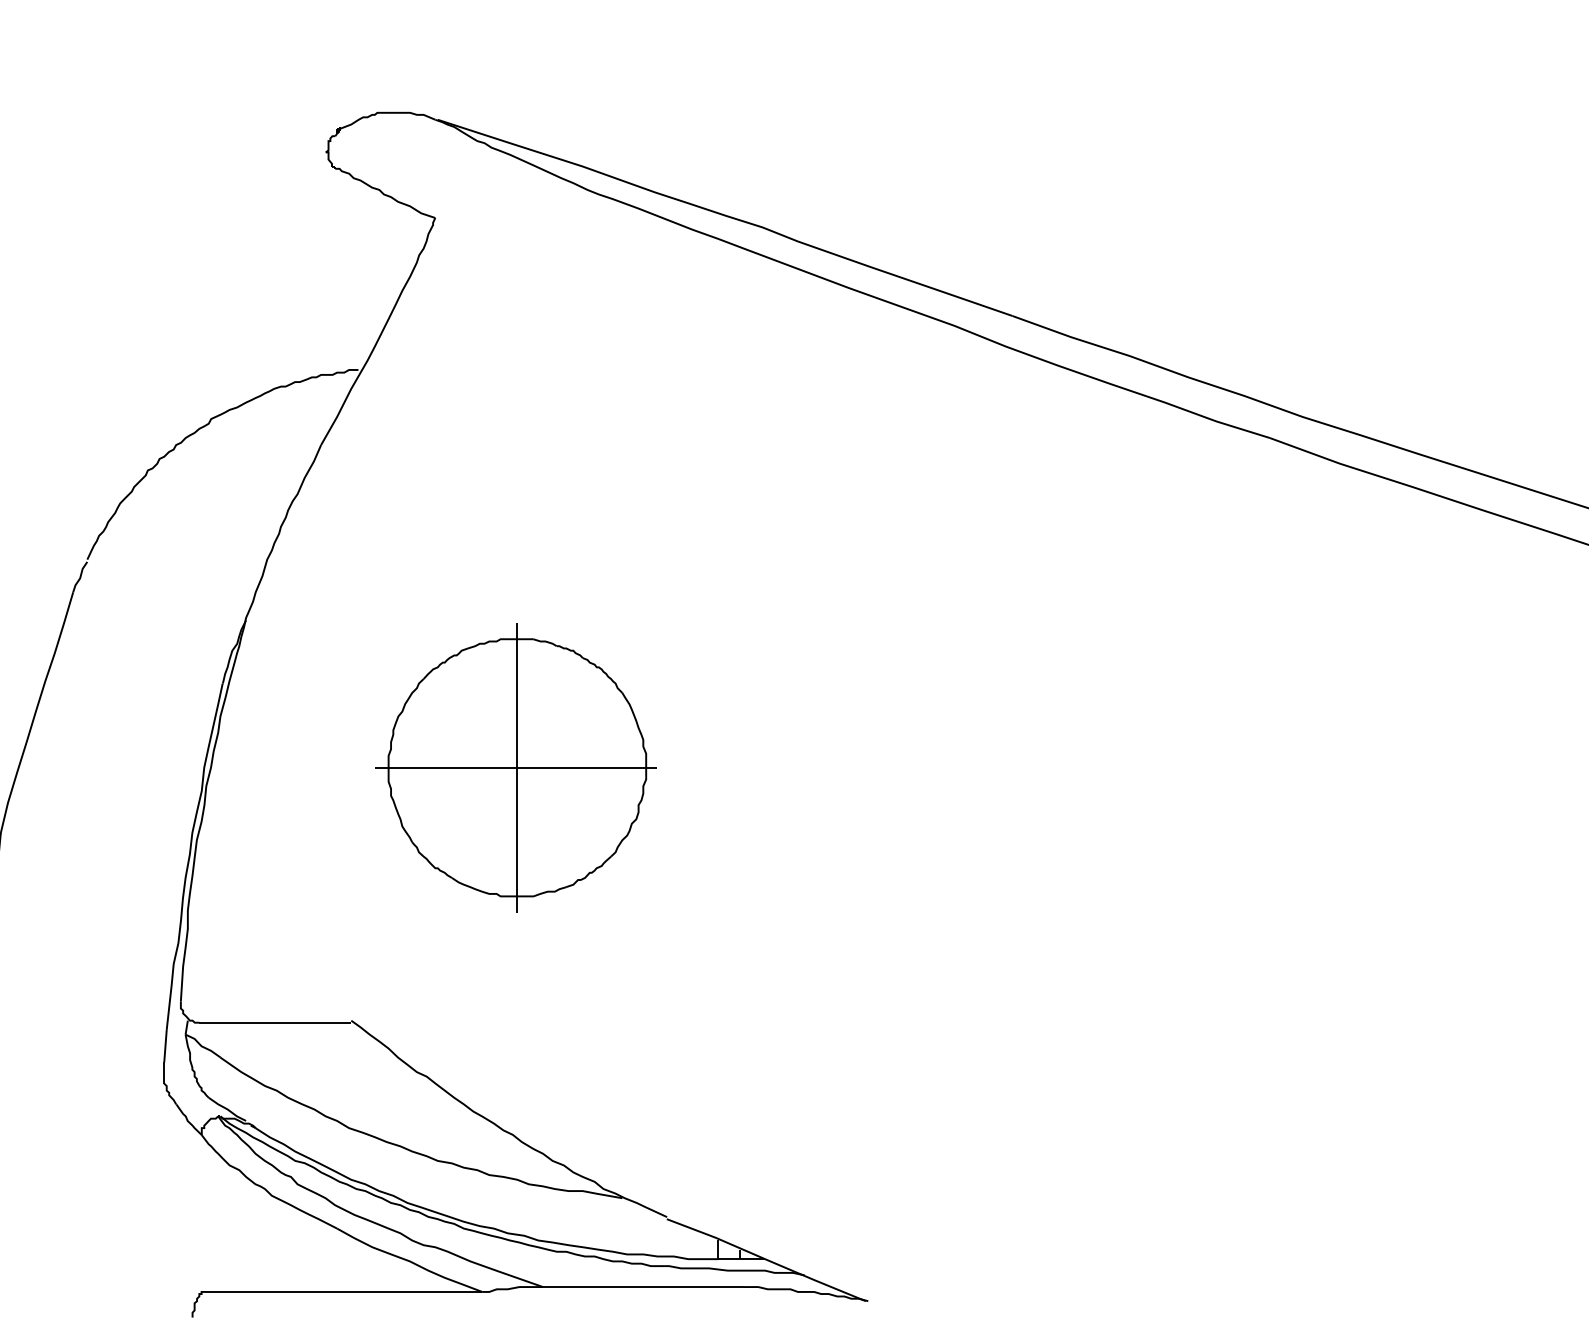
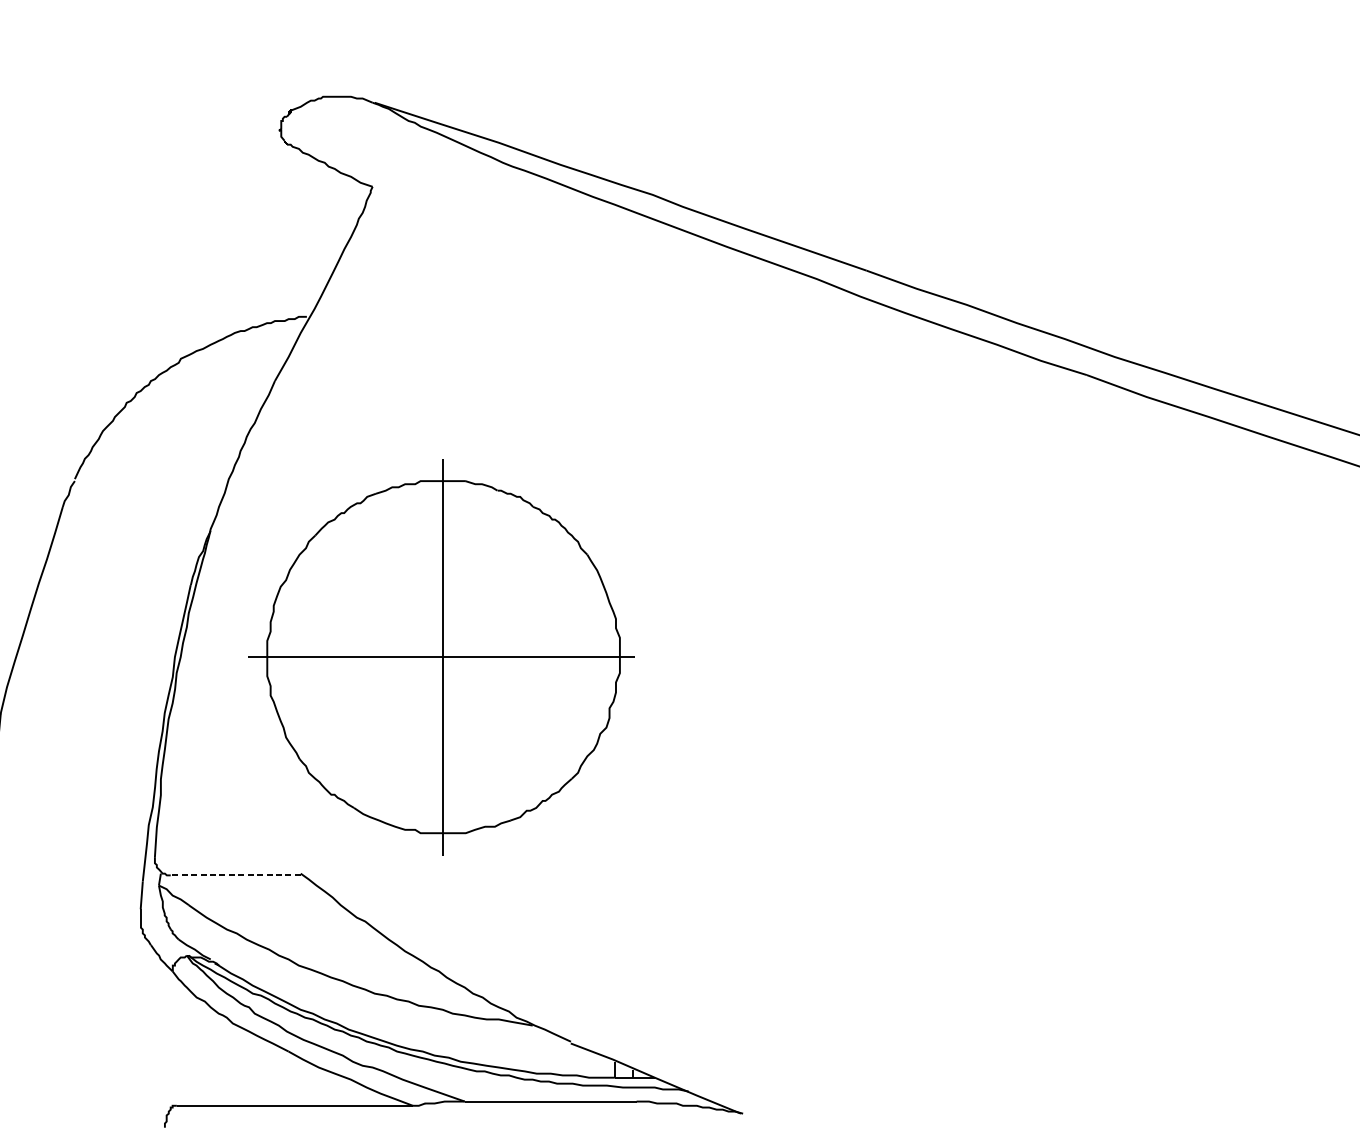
part: (515, 767) -> (441, 656), size x1.6
line: (275, 1022) -> (235, 875), solid -> dashed

